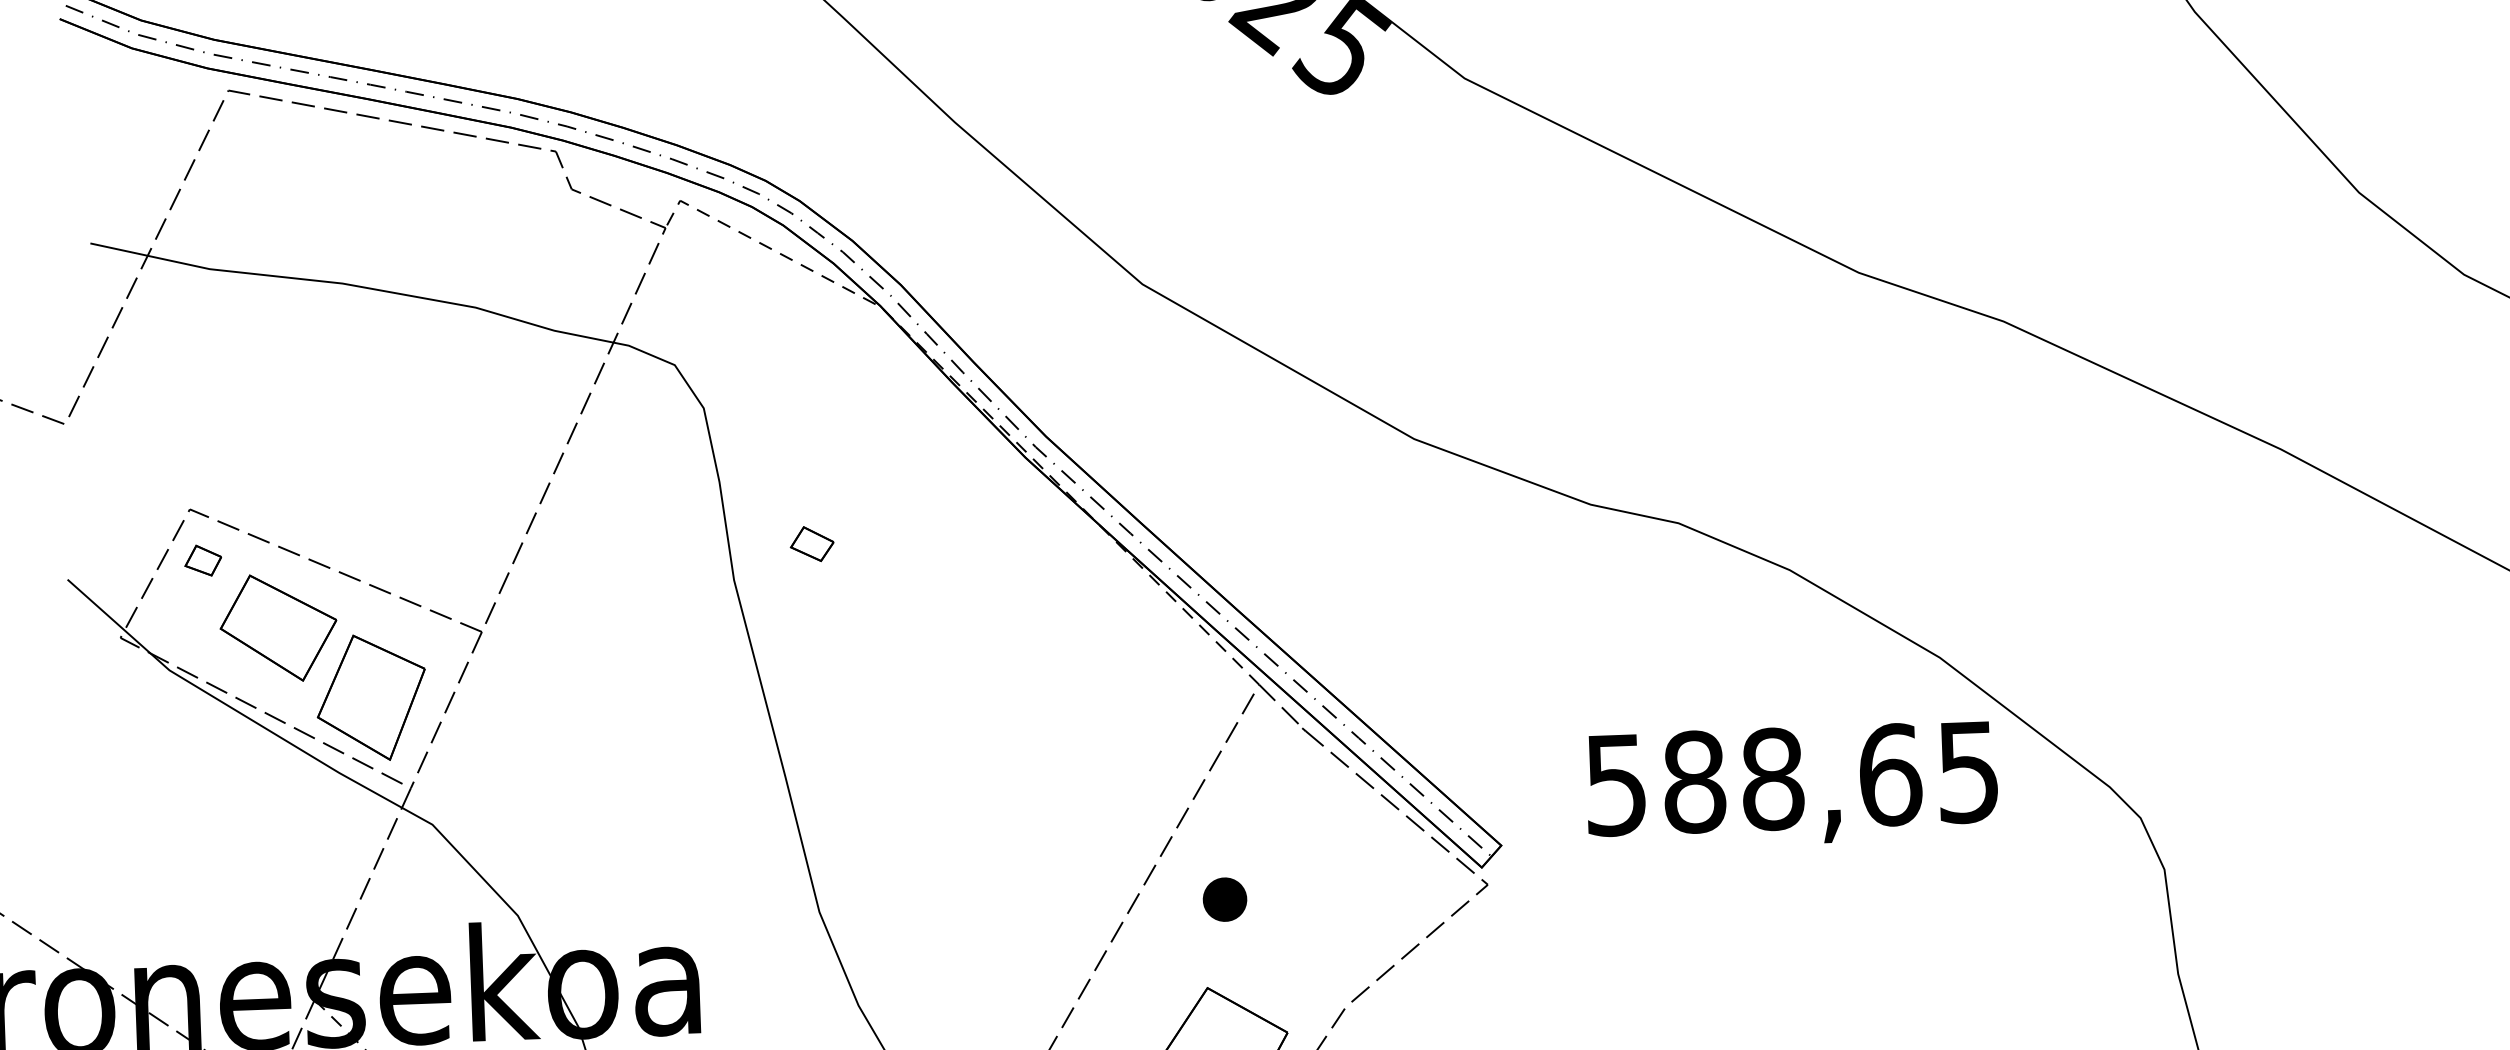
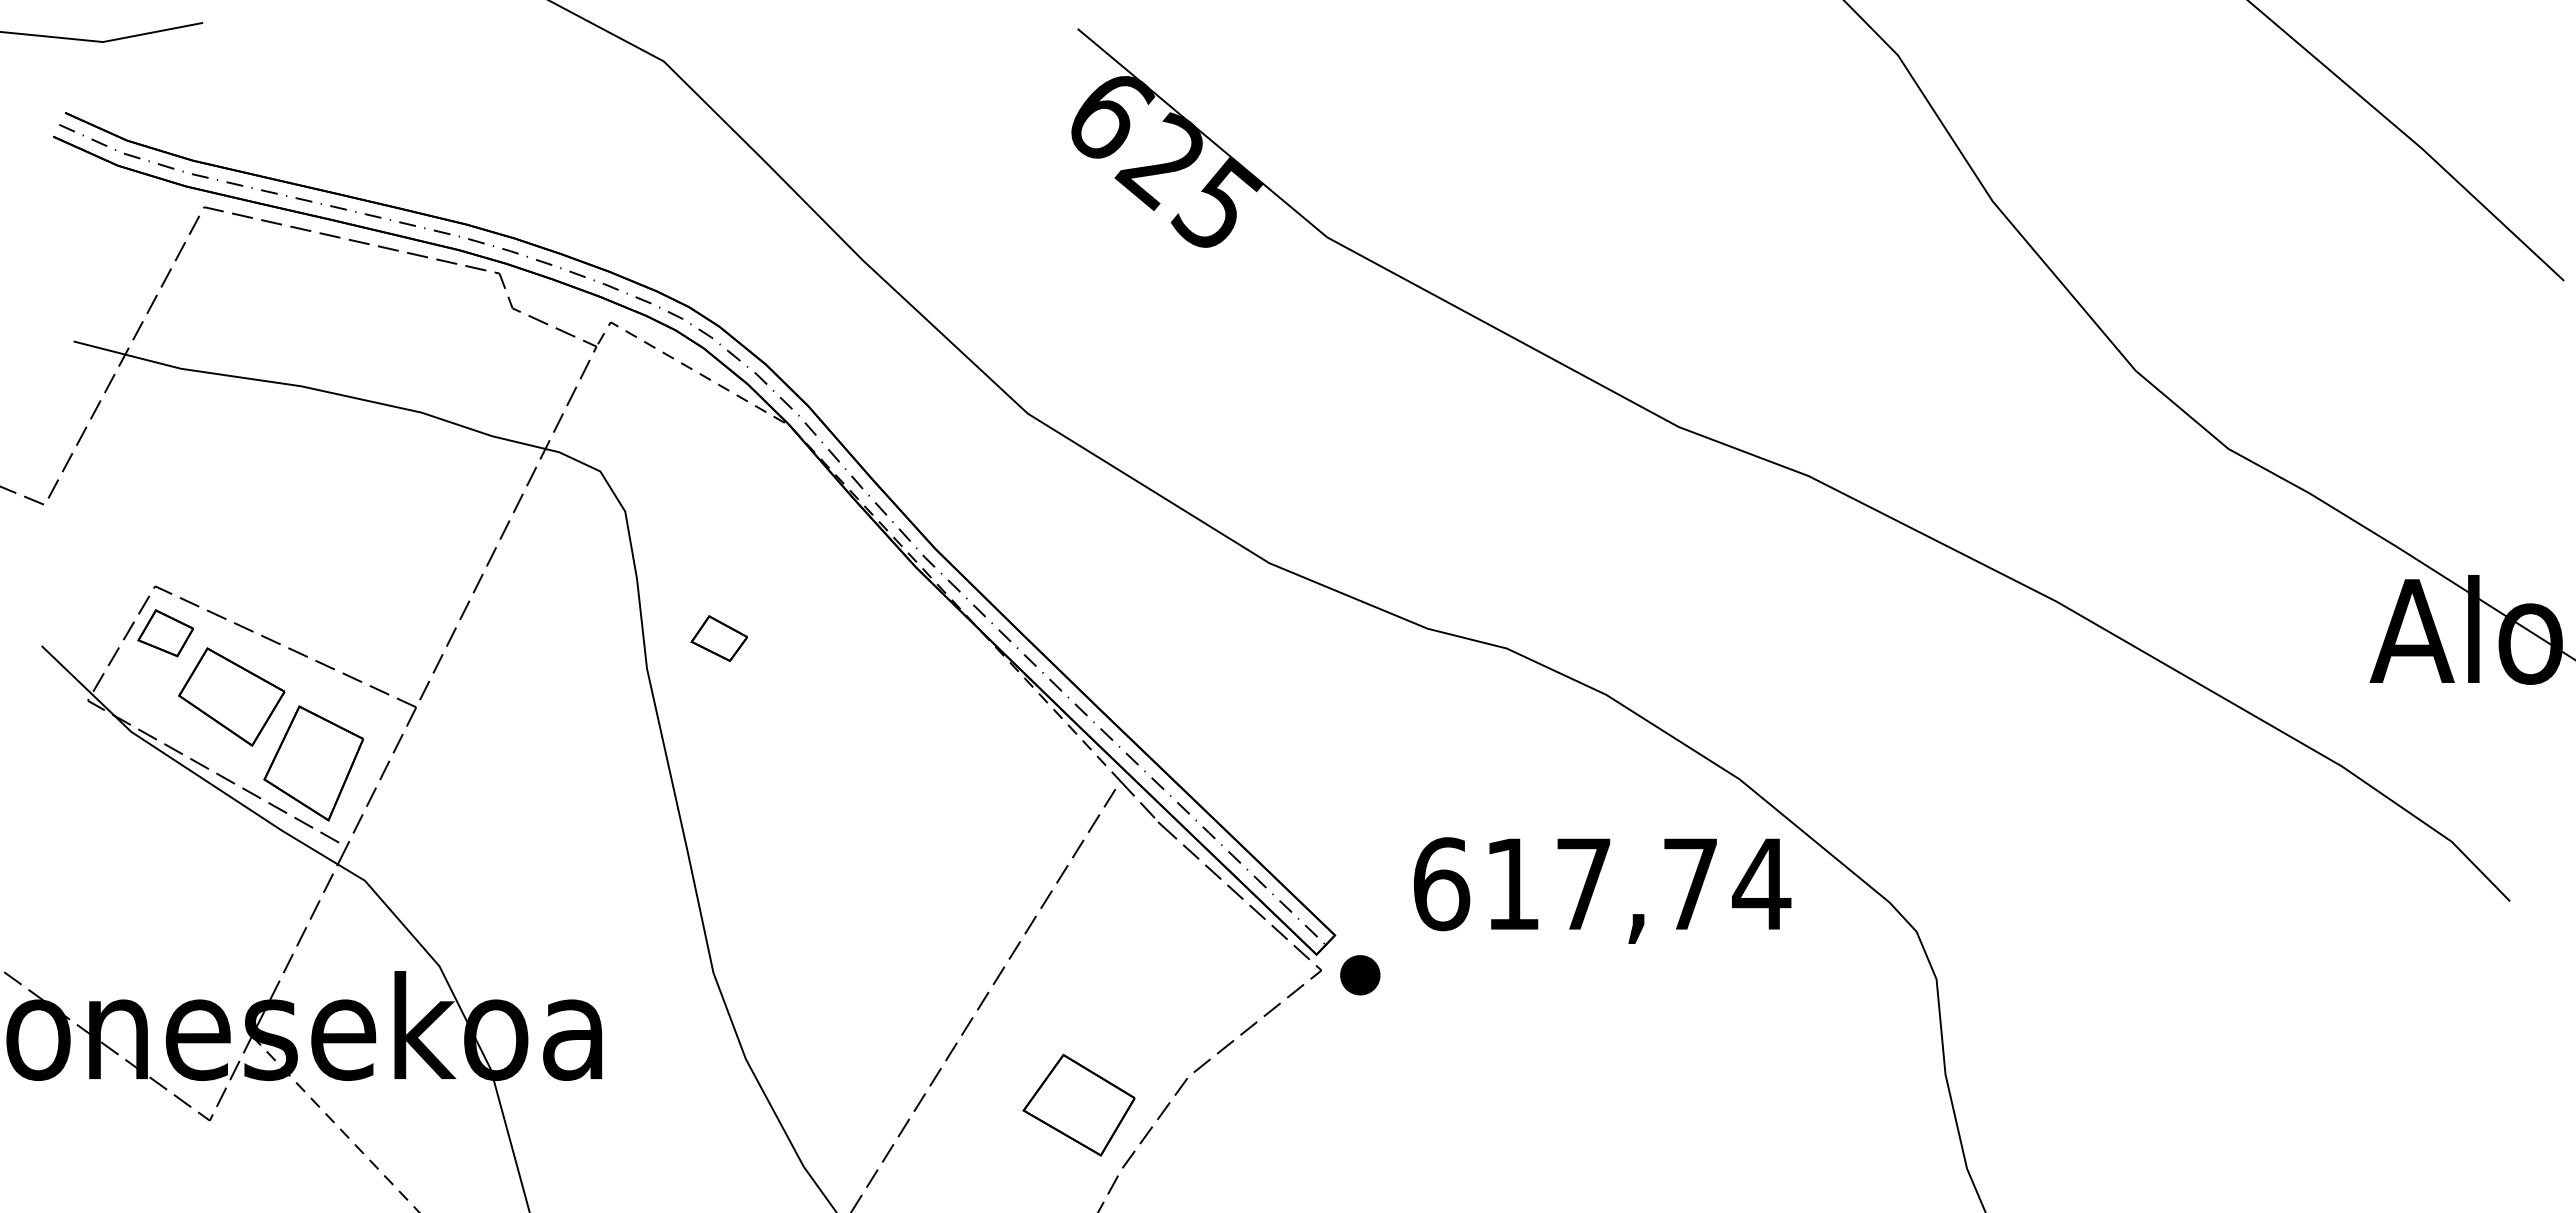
part: (811, 544) -> (718, 638), size x1.43
part: (203, 560) -> (165, 633), size x1.67
text: (1793, 778) -> (1602, 884), 588,65 -> 617,74
part: (1225, 899) -> (1360, 975), moved

